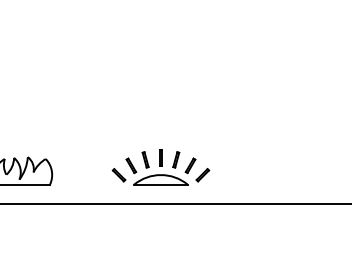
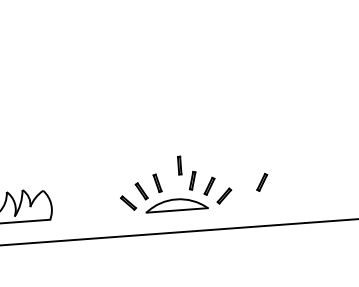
line: (160, 157) -> (179, 165), moved
part: (236, 165) -> (262, 182), added

